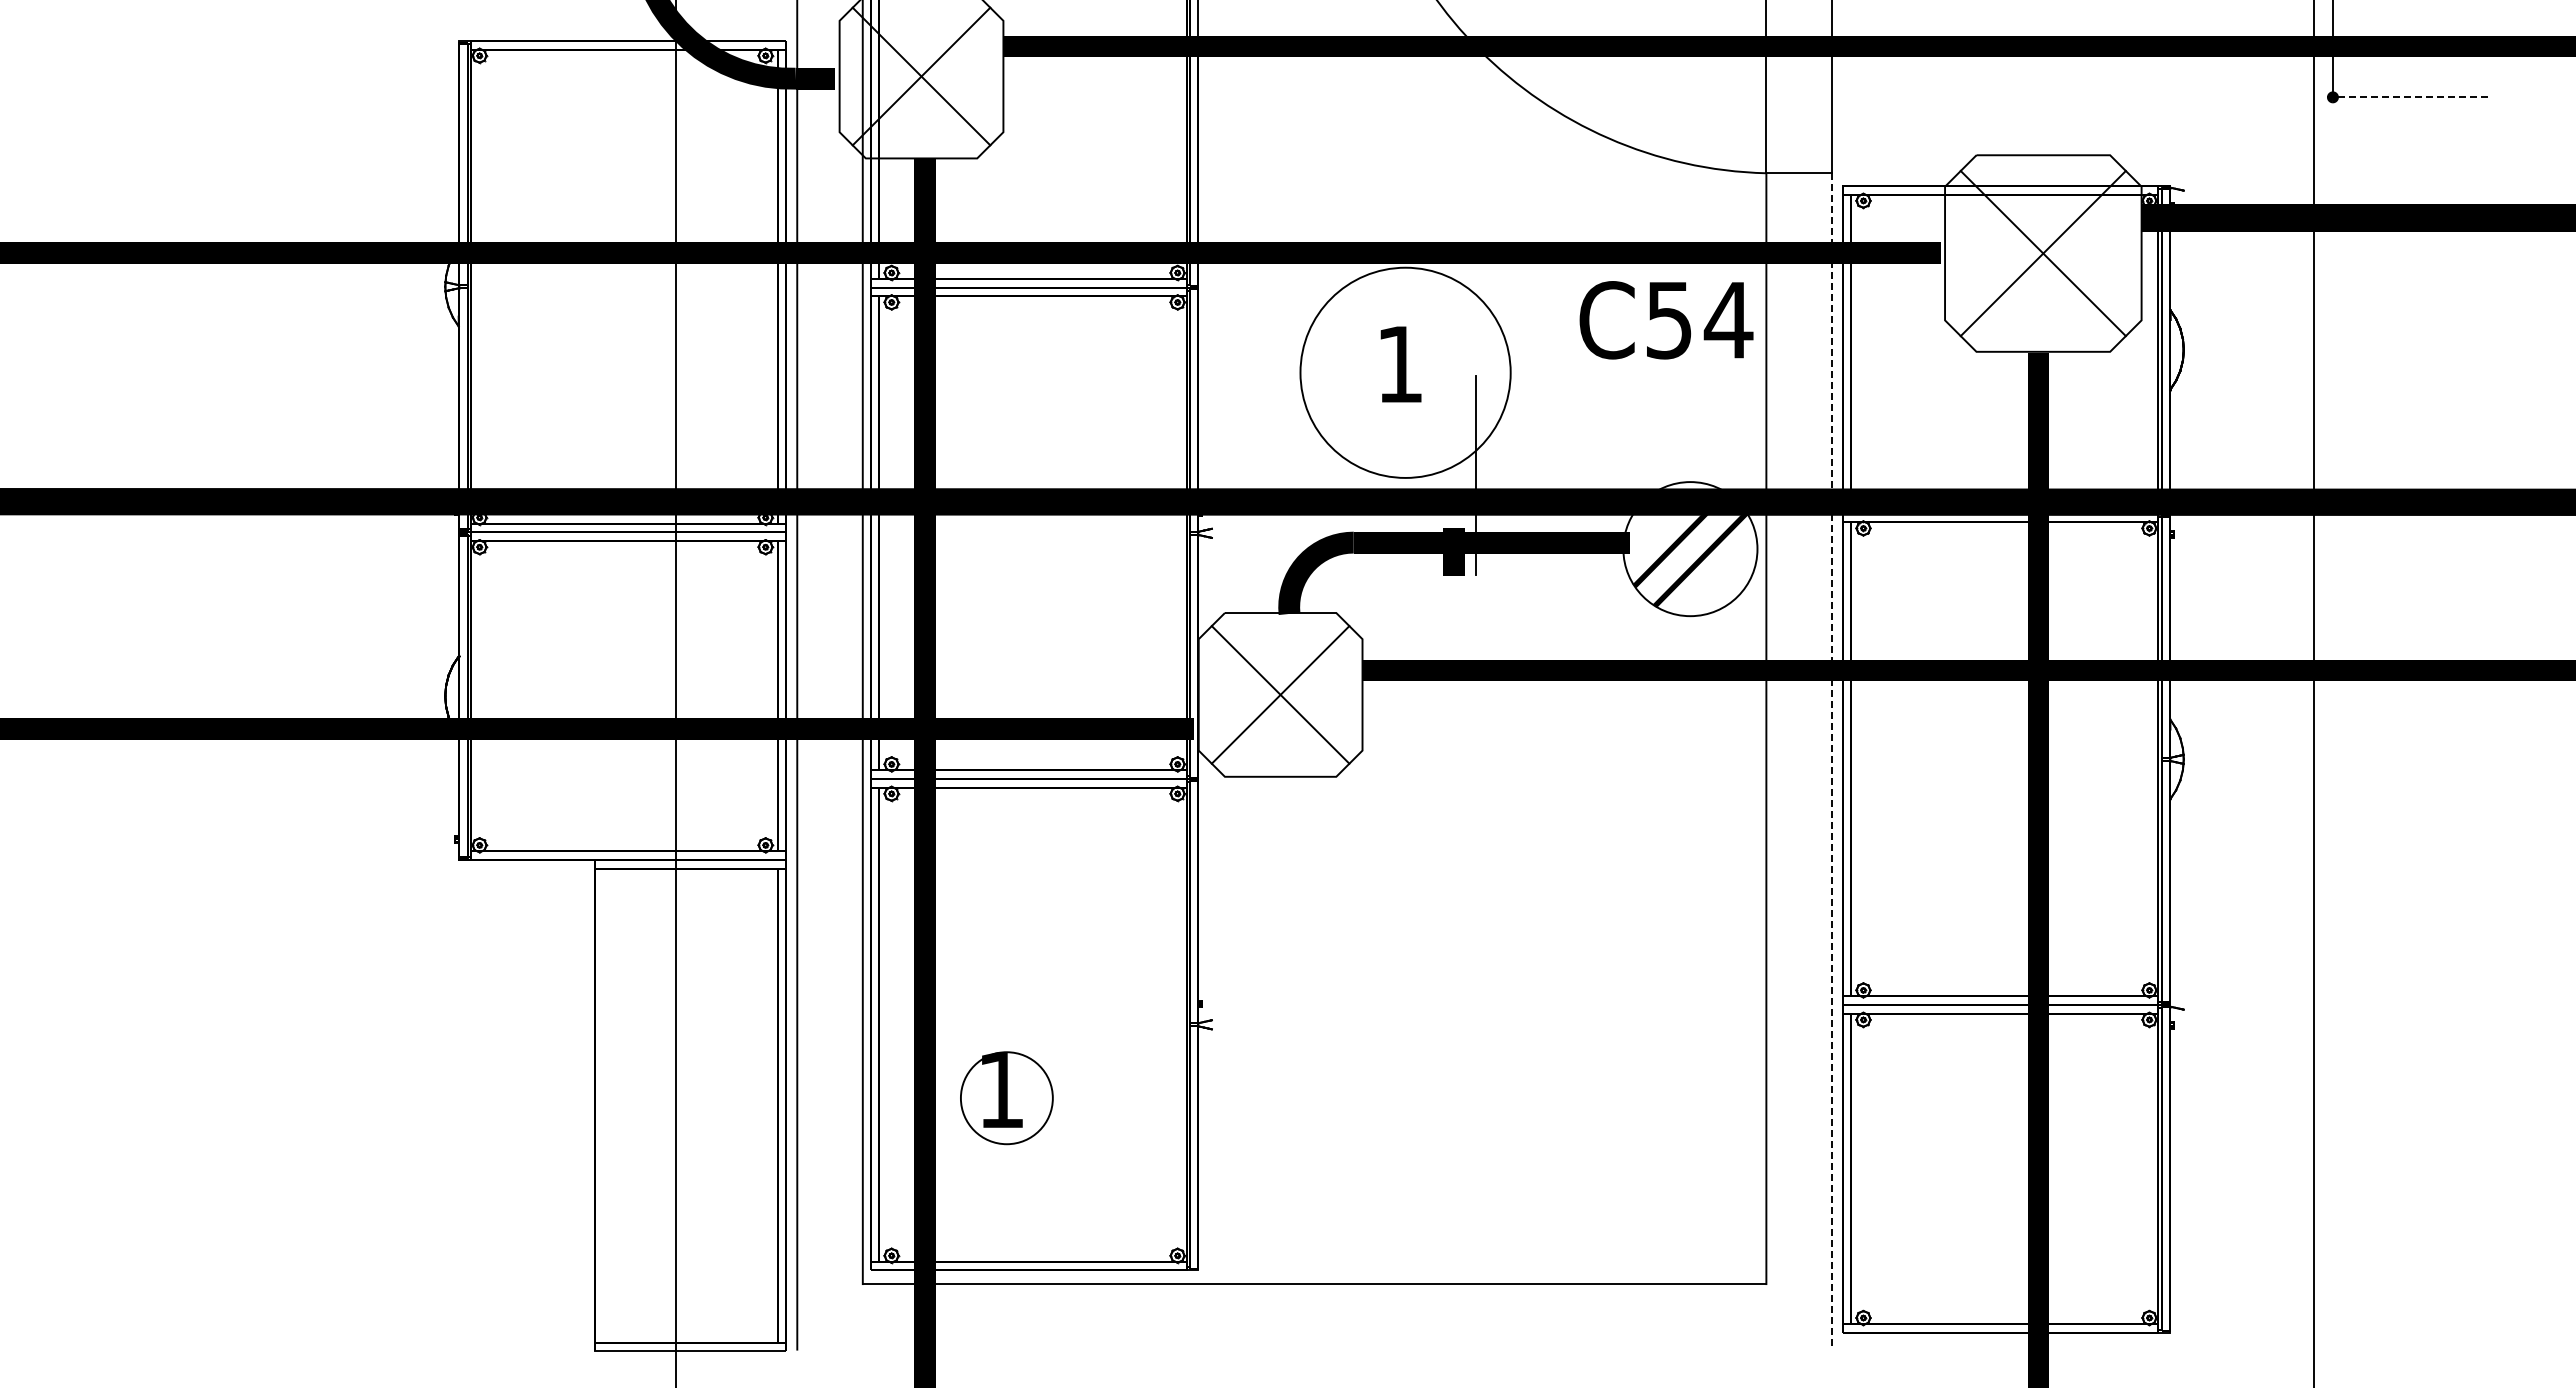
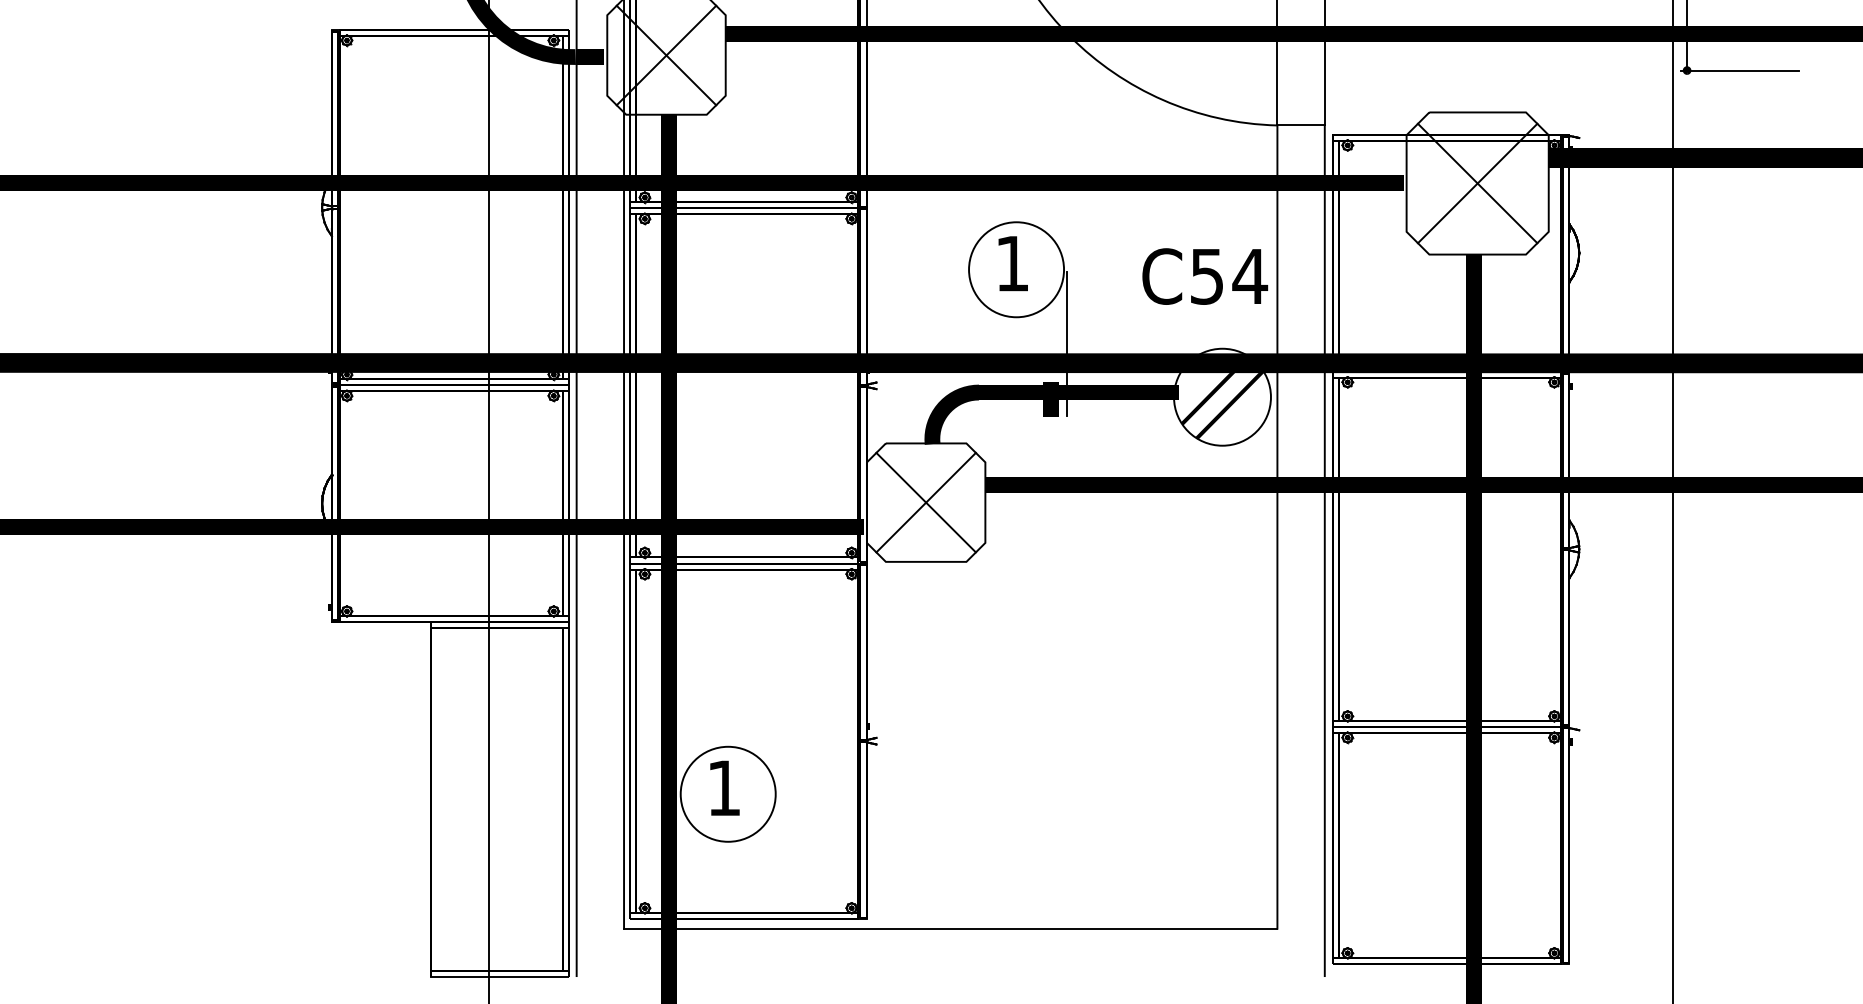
line: (2406, 97) -> (1740, 70), dashed -> solid
text: (1666, 320) -> (1205, 276), moved
circle: (1405, 372) -> (1016, 269), size x0.62
line: (1831, 761) -> (1324, 550), dashed -> solid
circle: (1006, 1097) -> (727, 793), size x1.43

